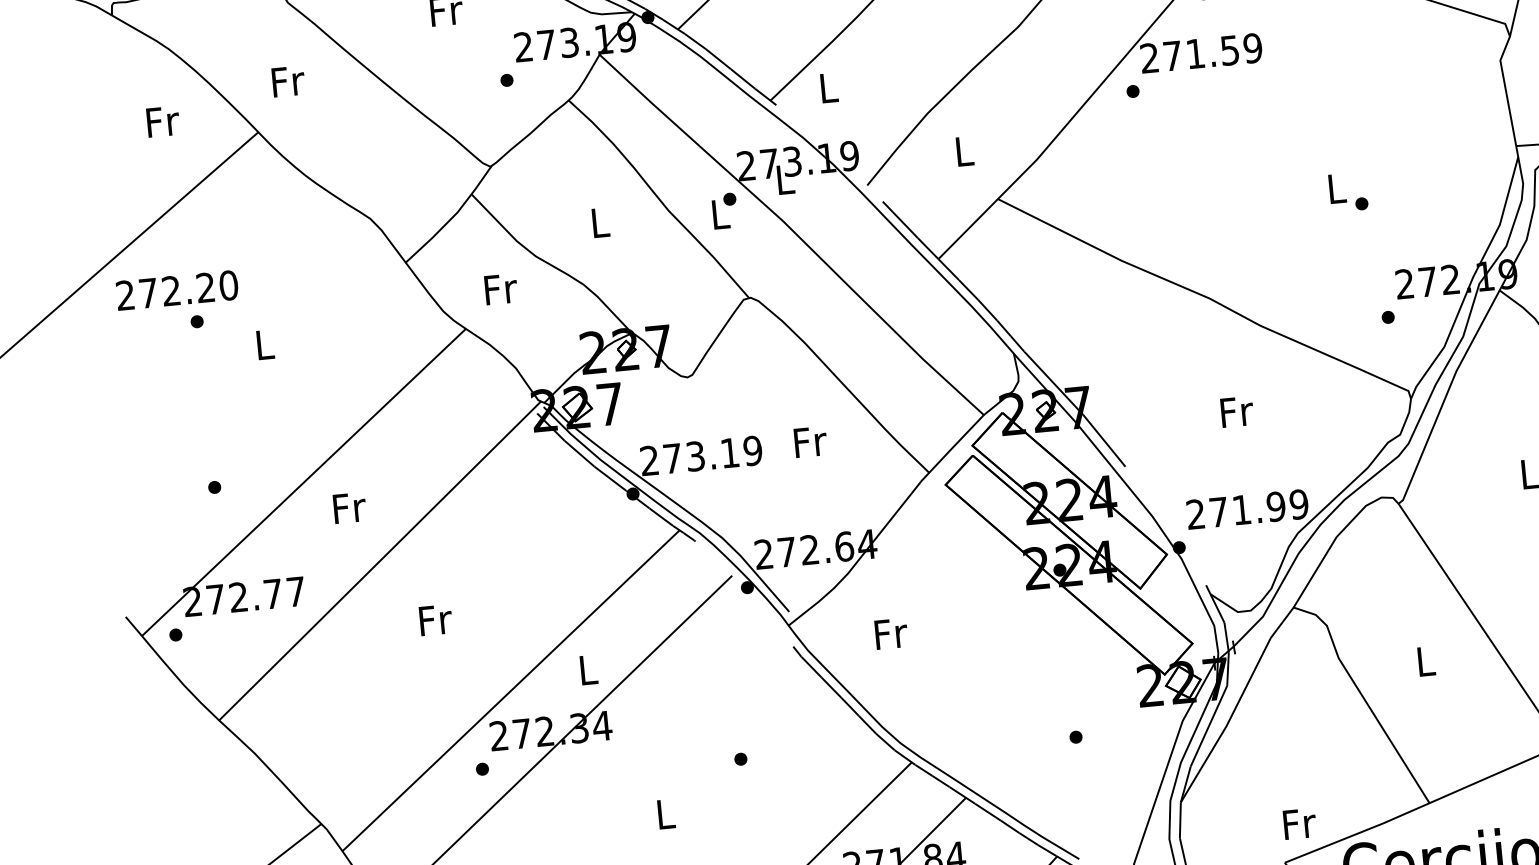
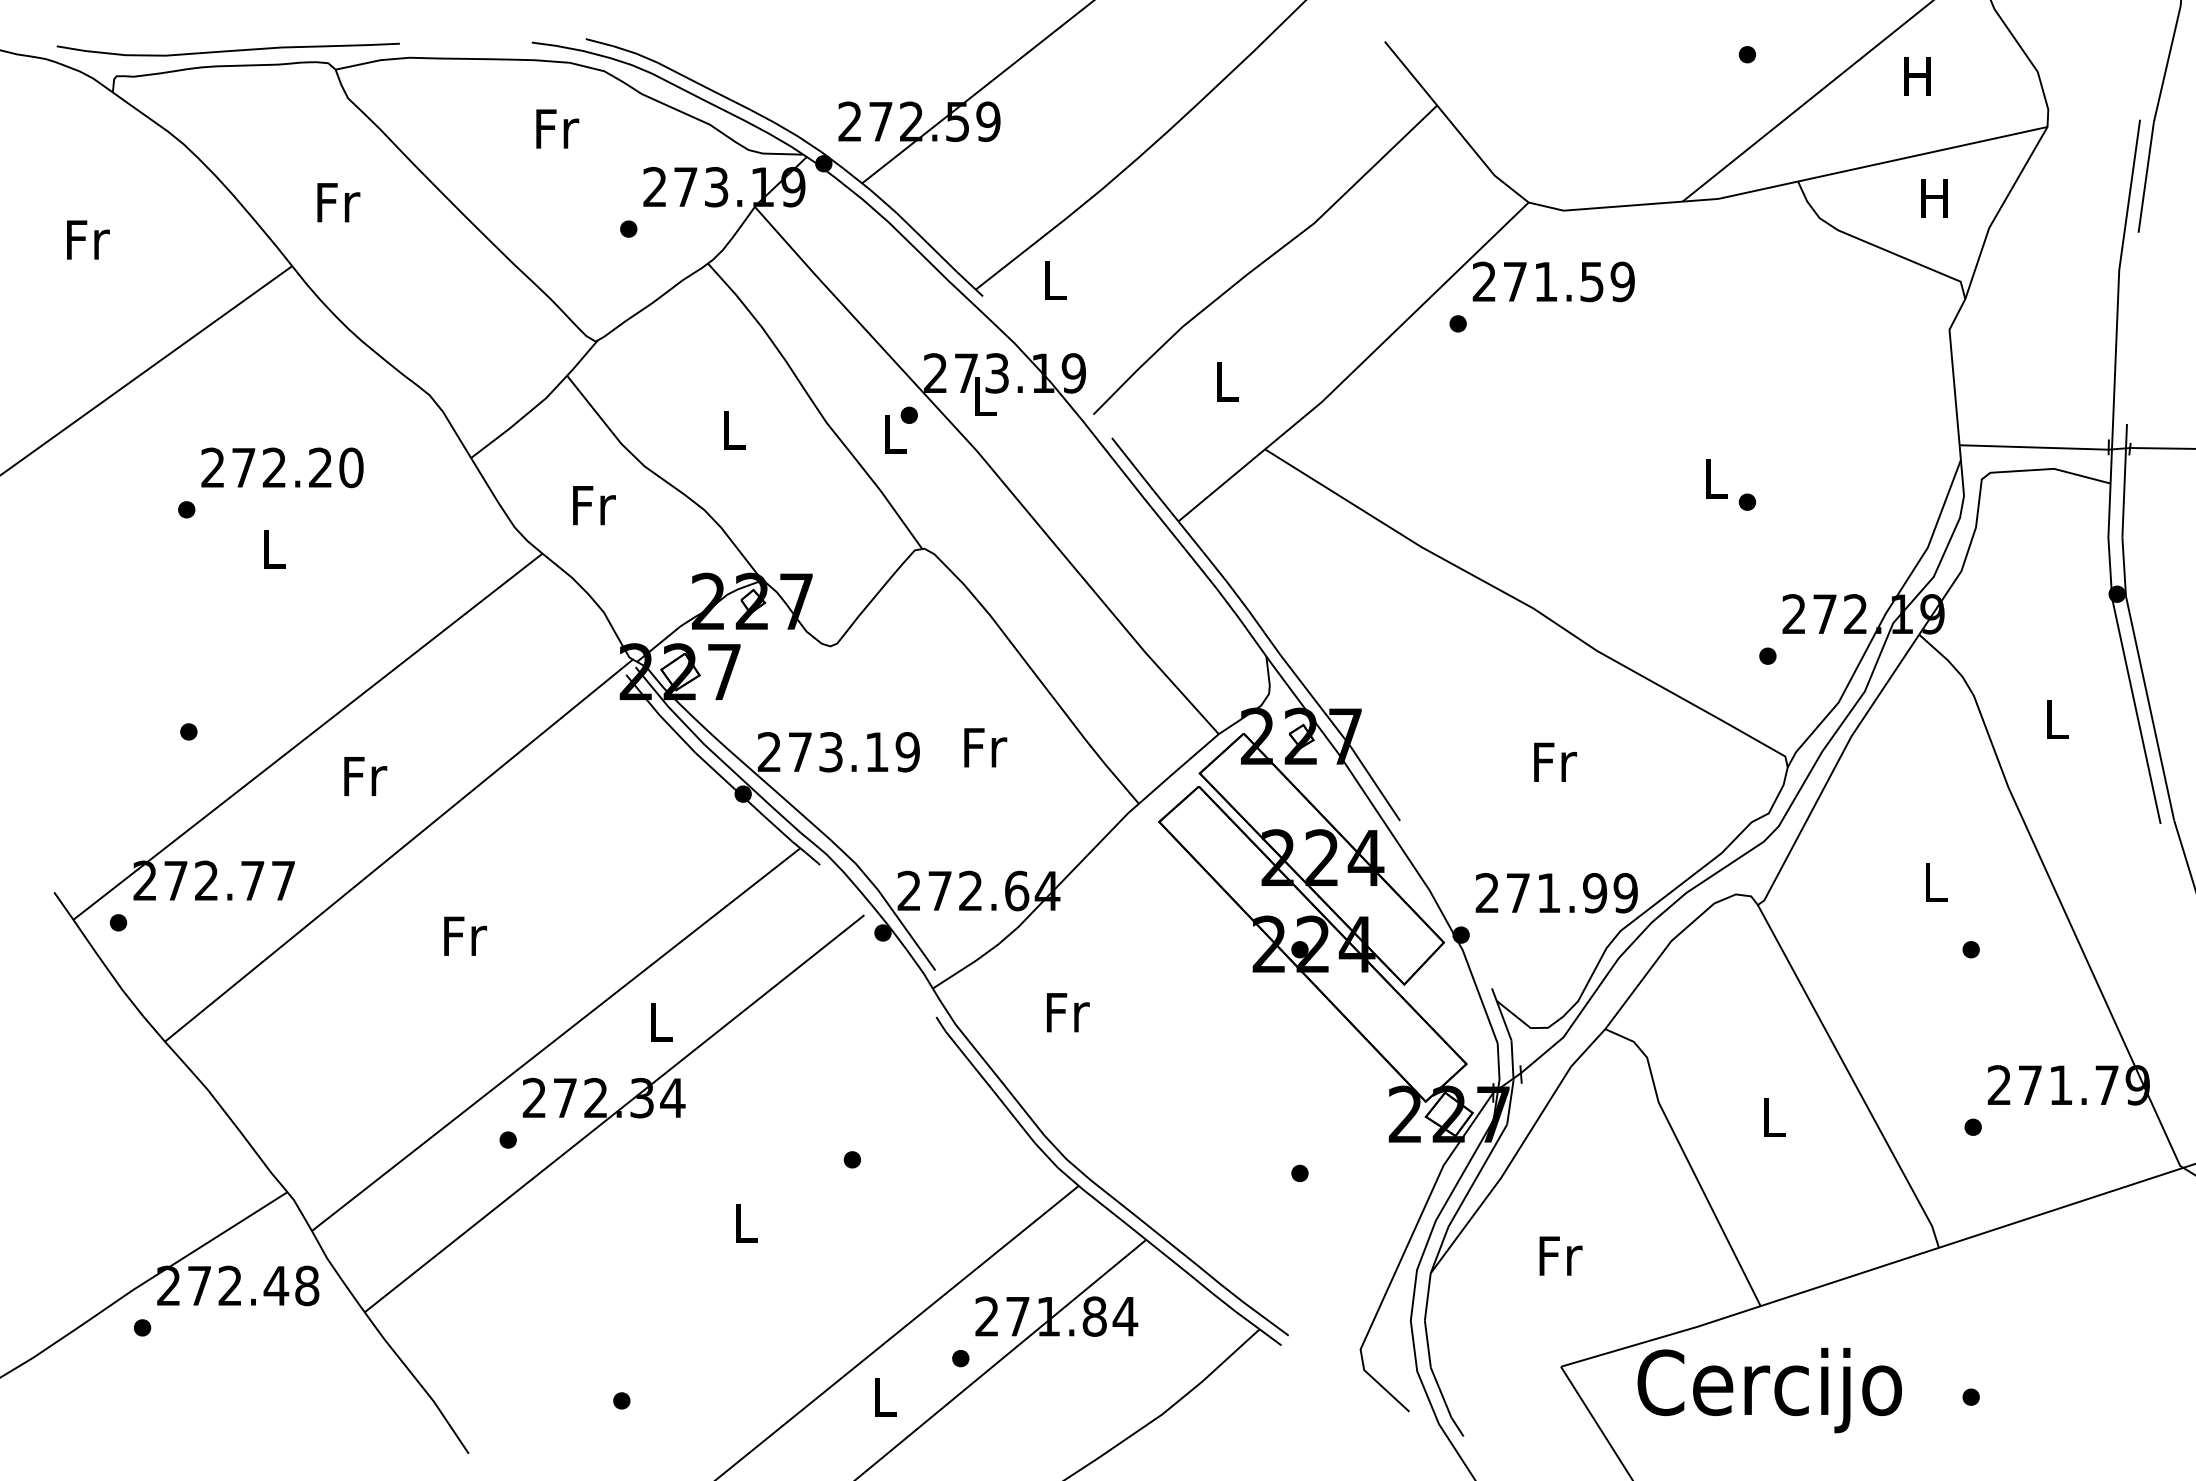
text: (163, 121) -> (88, 239), moved
text: (177, 290) -> (282, 467), moved
text: (1299, 823) -> (1560, 1255), moved

